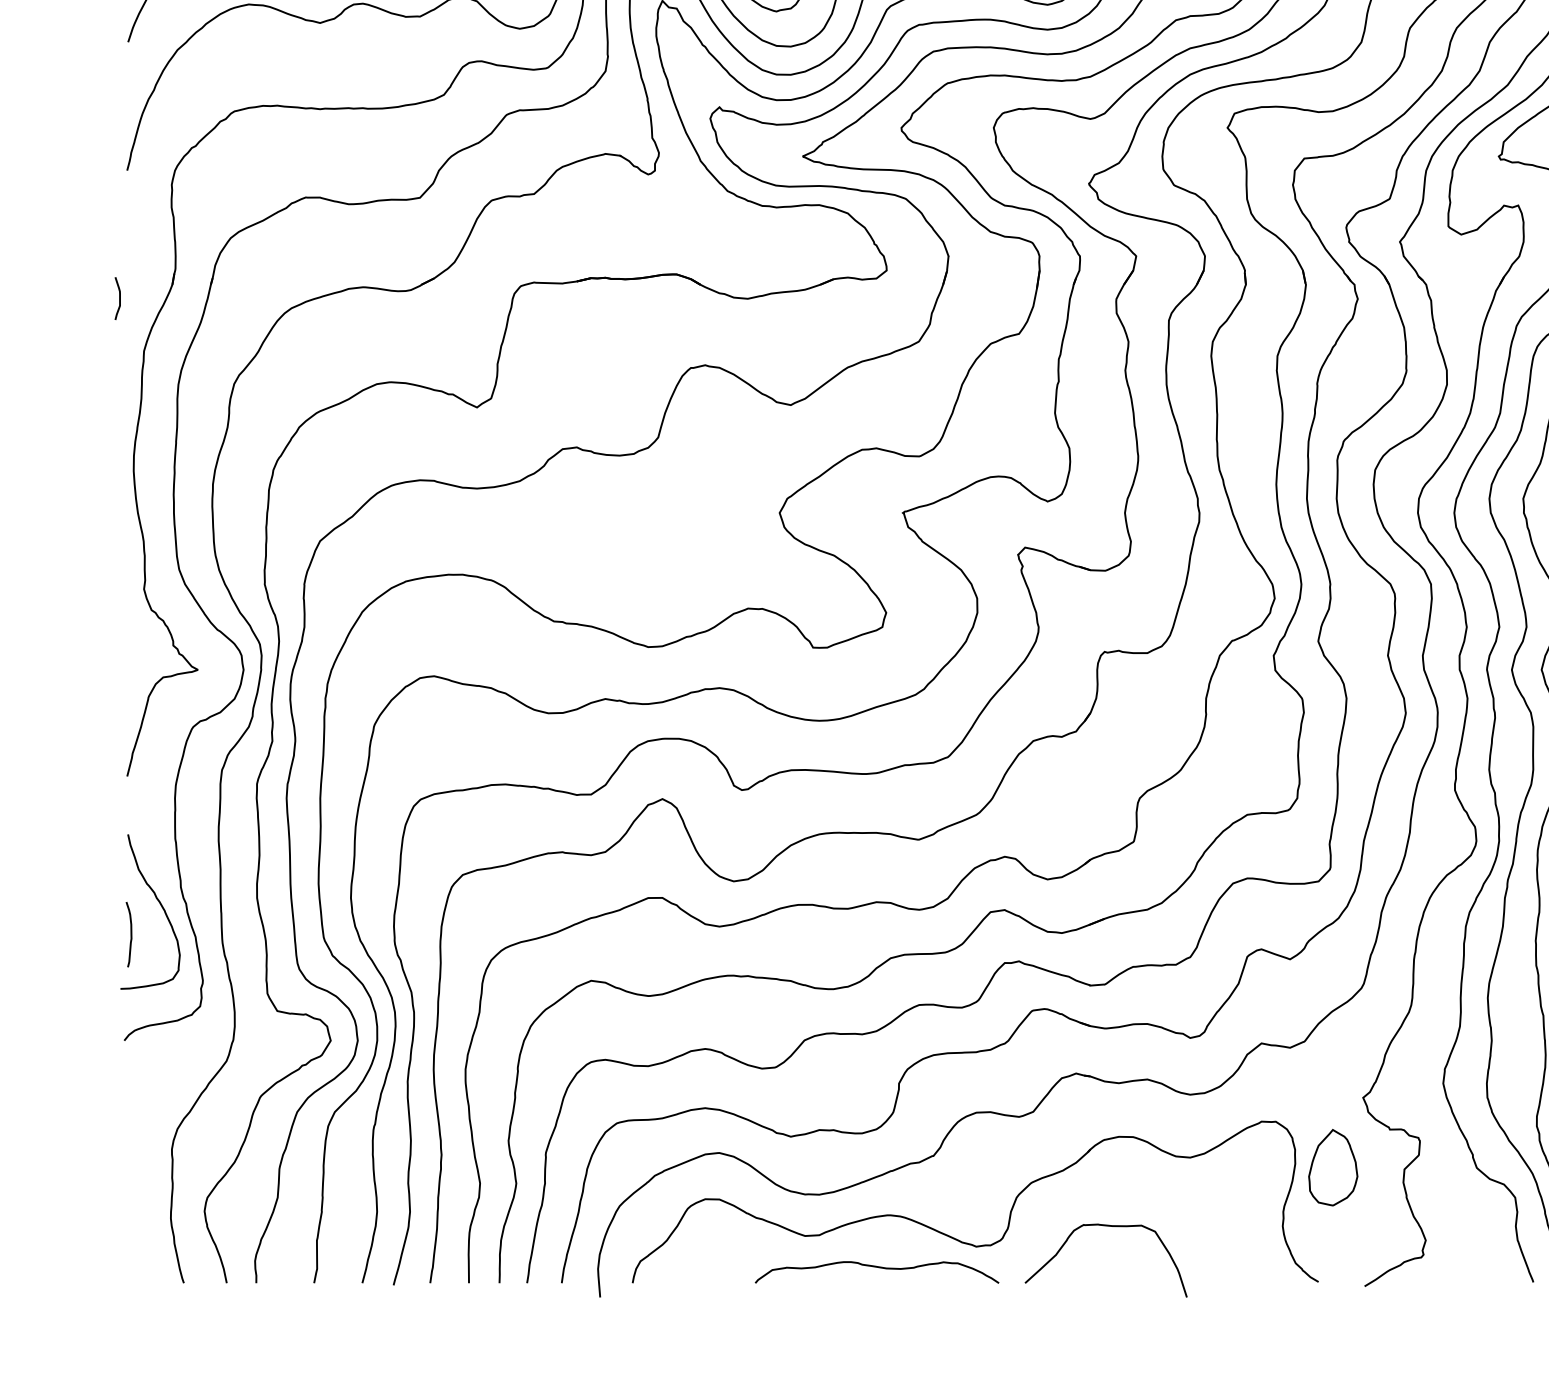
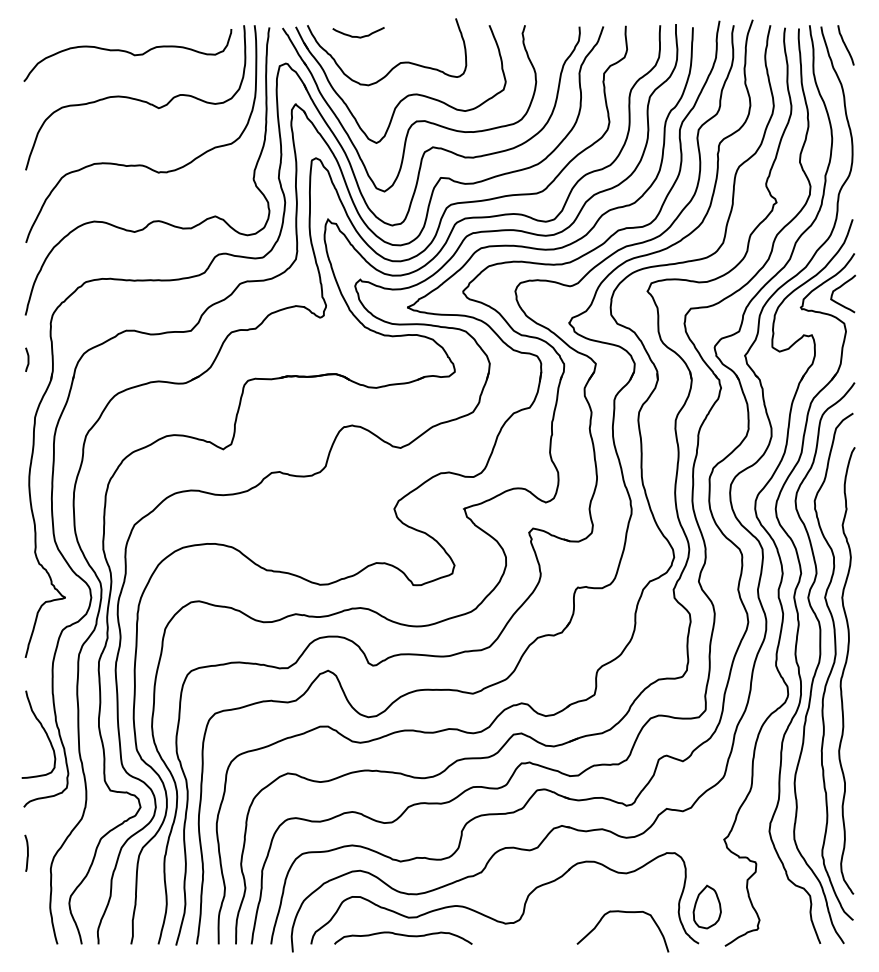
curve: (118, 298) -> (27, 359), moved
curve: (130, 933) -> (27, 852), moved
part: (1331, 1166) -> (706, 906), moved
curve: (1105, 1226) -> (622, 912), moved
curve: (877, 1269) -> (403, 936), moved

